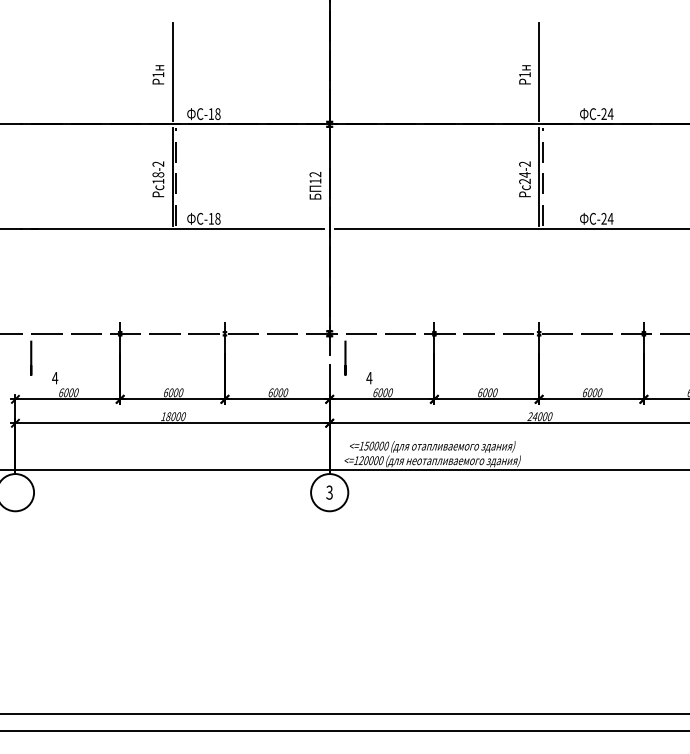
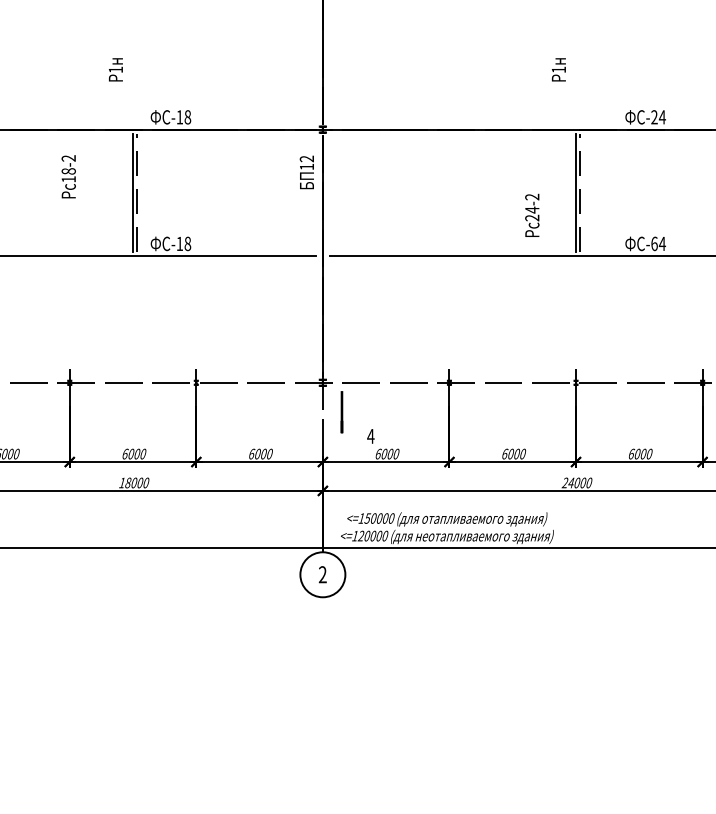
line: (172, 71) -> (132, 65), removed
line: (539, 71) -> (576, 65), removed
text: (158, 179) -> (68, 177), moved
text: (524, 179) -> (531, 215), moved
text: (315, 185) -> (306, 172), moved
text: (603, 218) -> (653, 243), -24 -> -64
text: (329, 492) -> (322, 574), 3 -> 2

